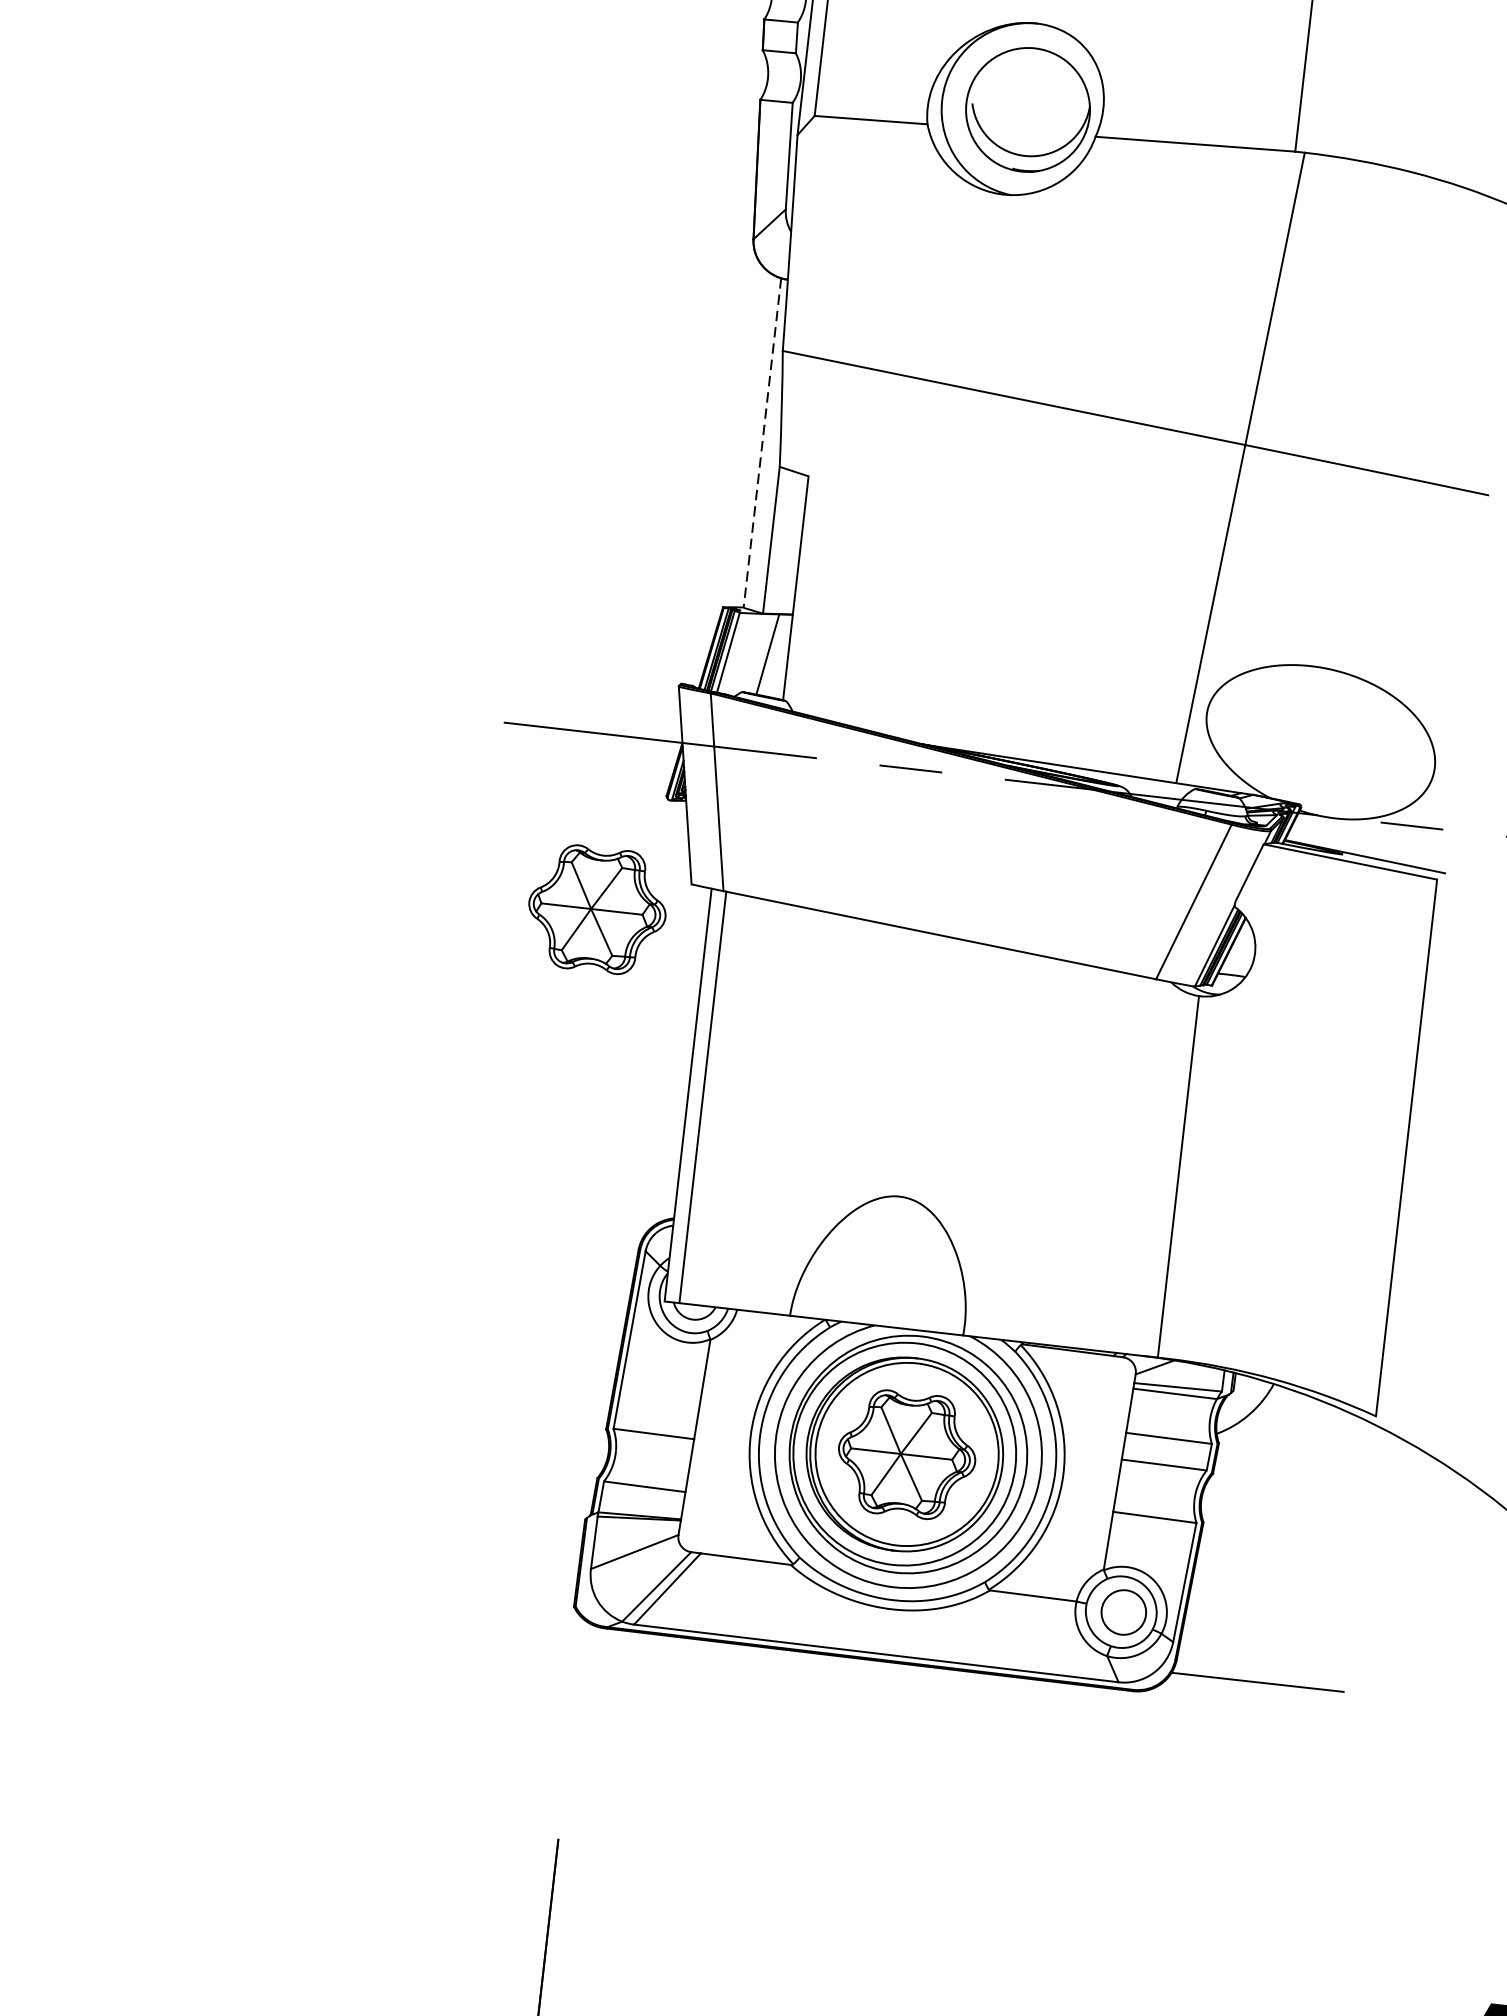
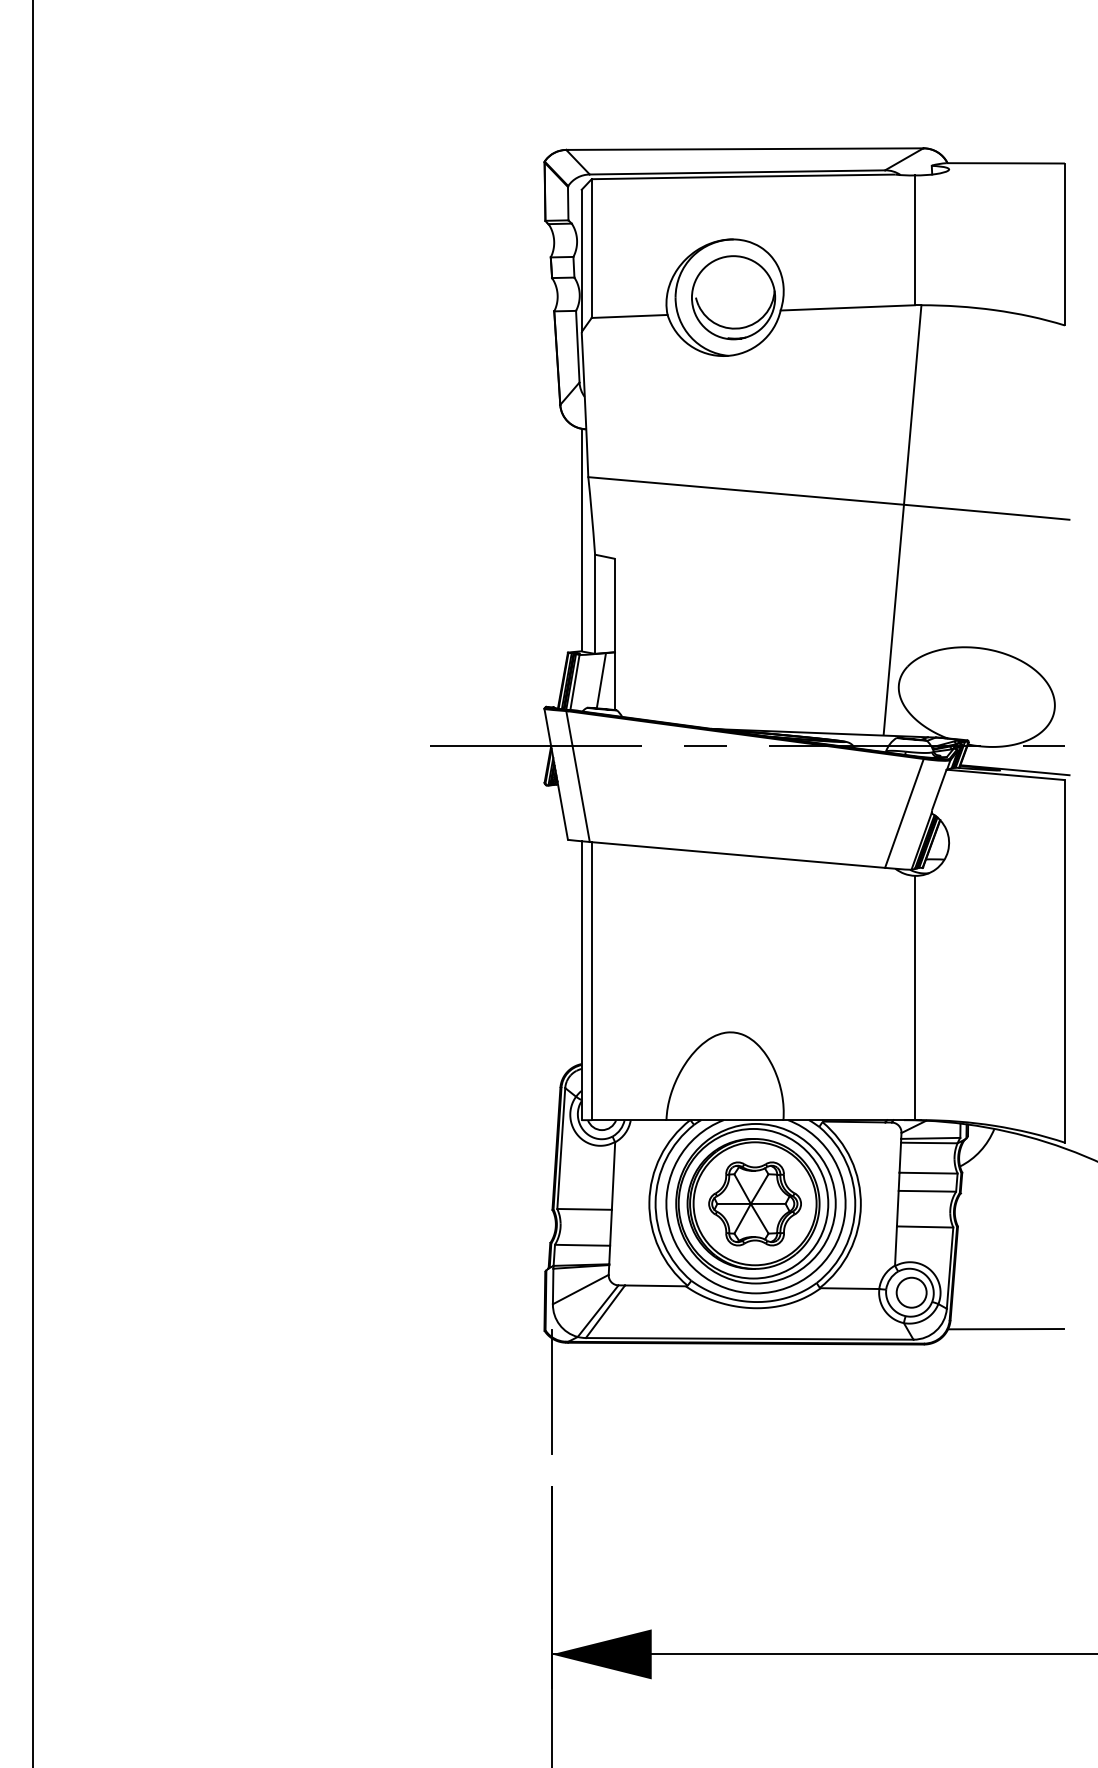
line: (762, 443) -> (581, 540), dashed -> solid
part: (596, 908) -> (506, 863), removed
line: (574, 1697) -> (551, 1391), added

